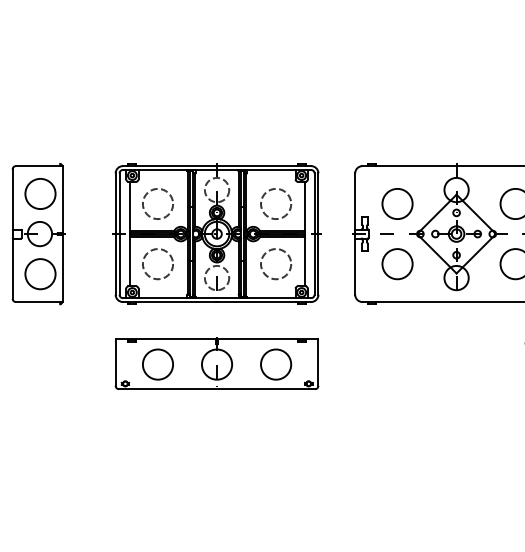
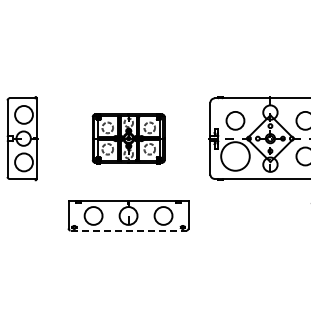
part: (216, 233) -> (128, 138), size x0.6
circle: (397, 264) -> (235, 156), size x1.6
line: (218, 389) -> (129, 230), solid -> dashed

